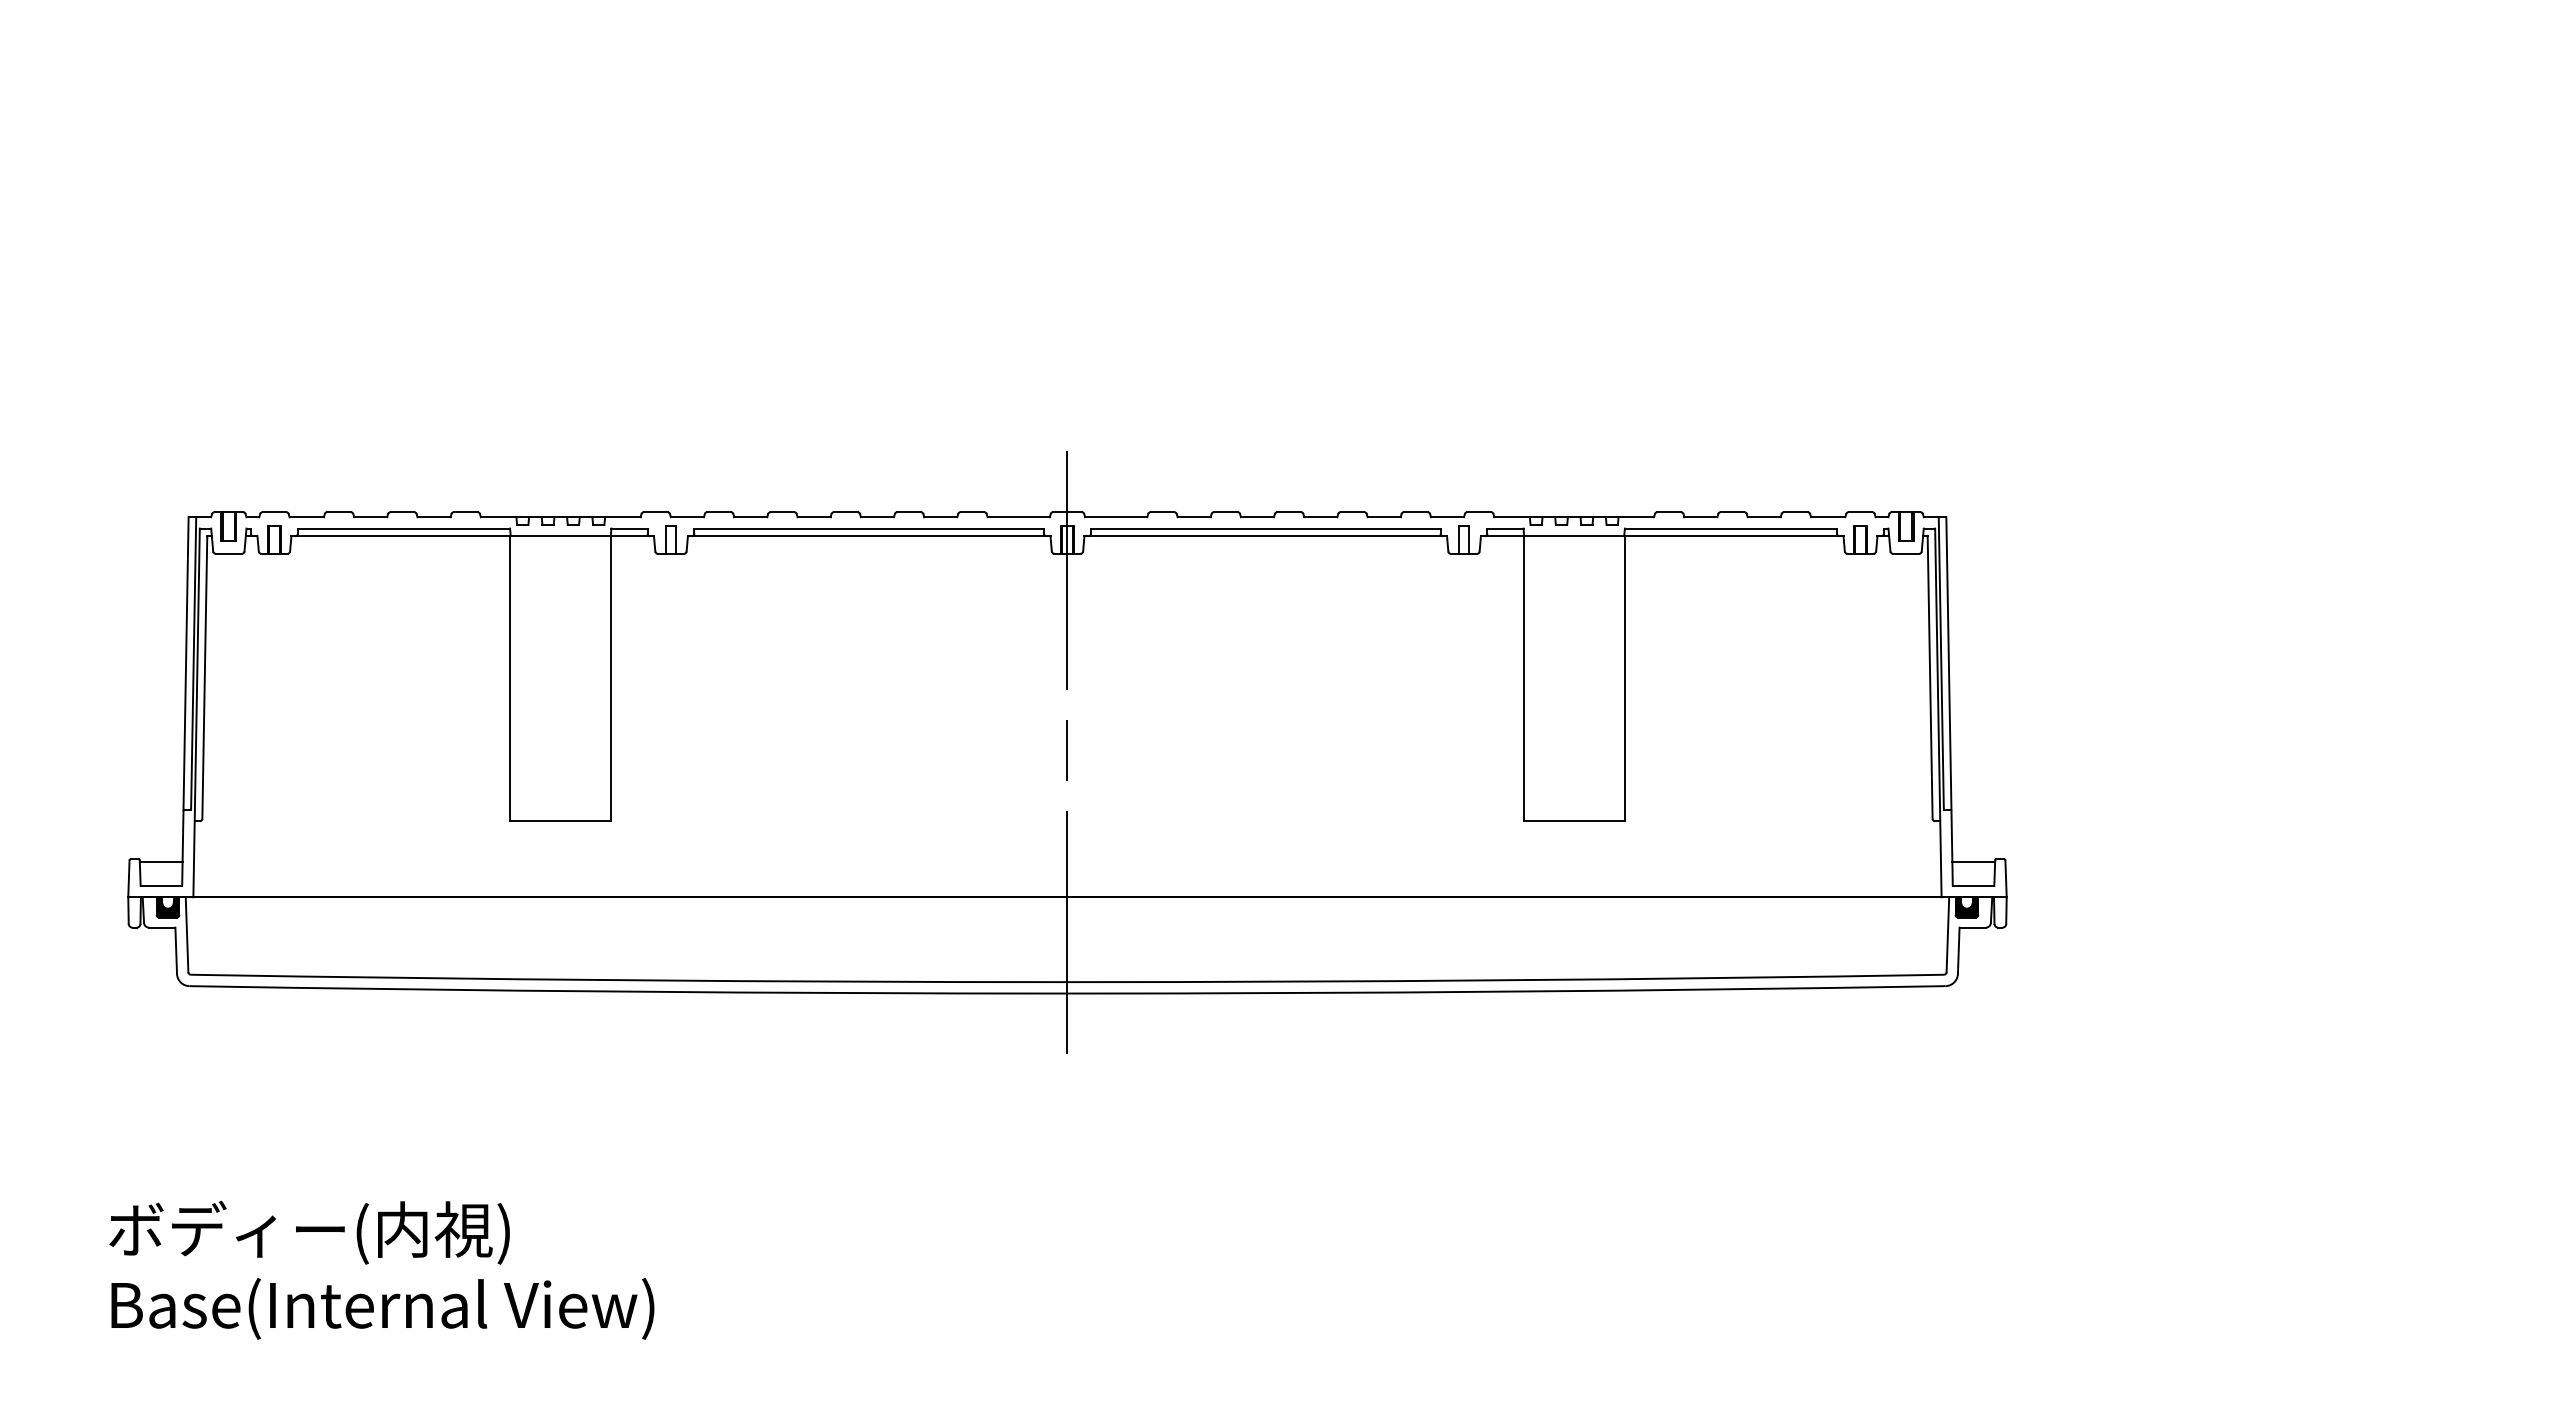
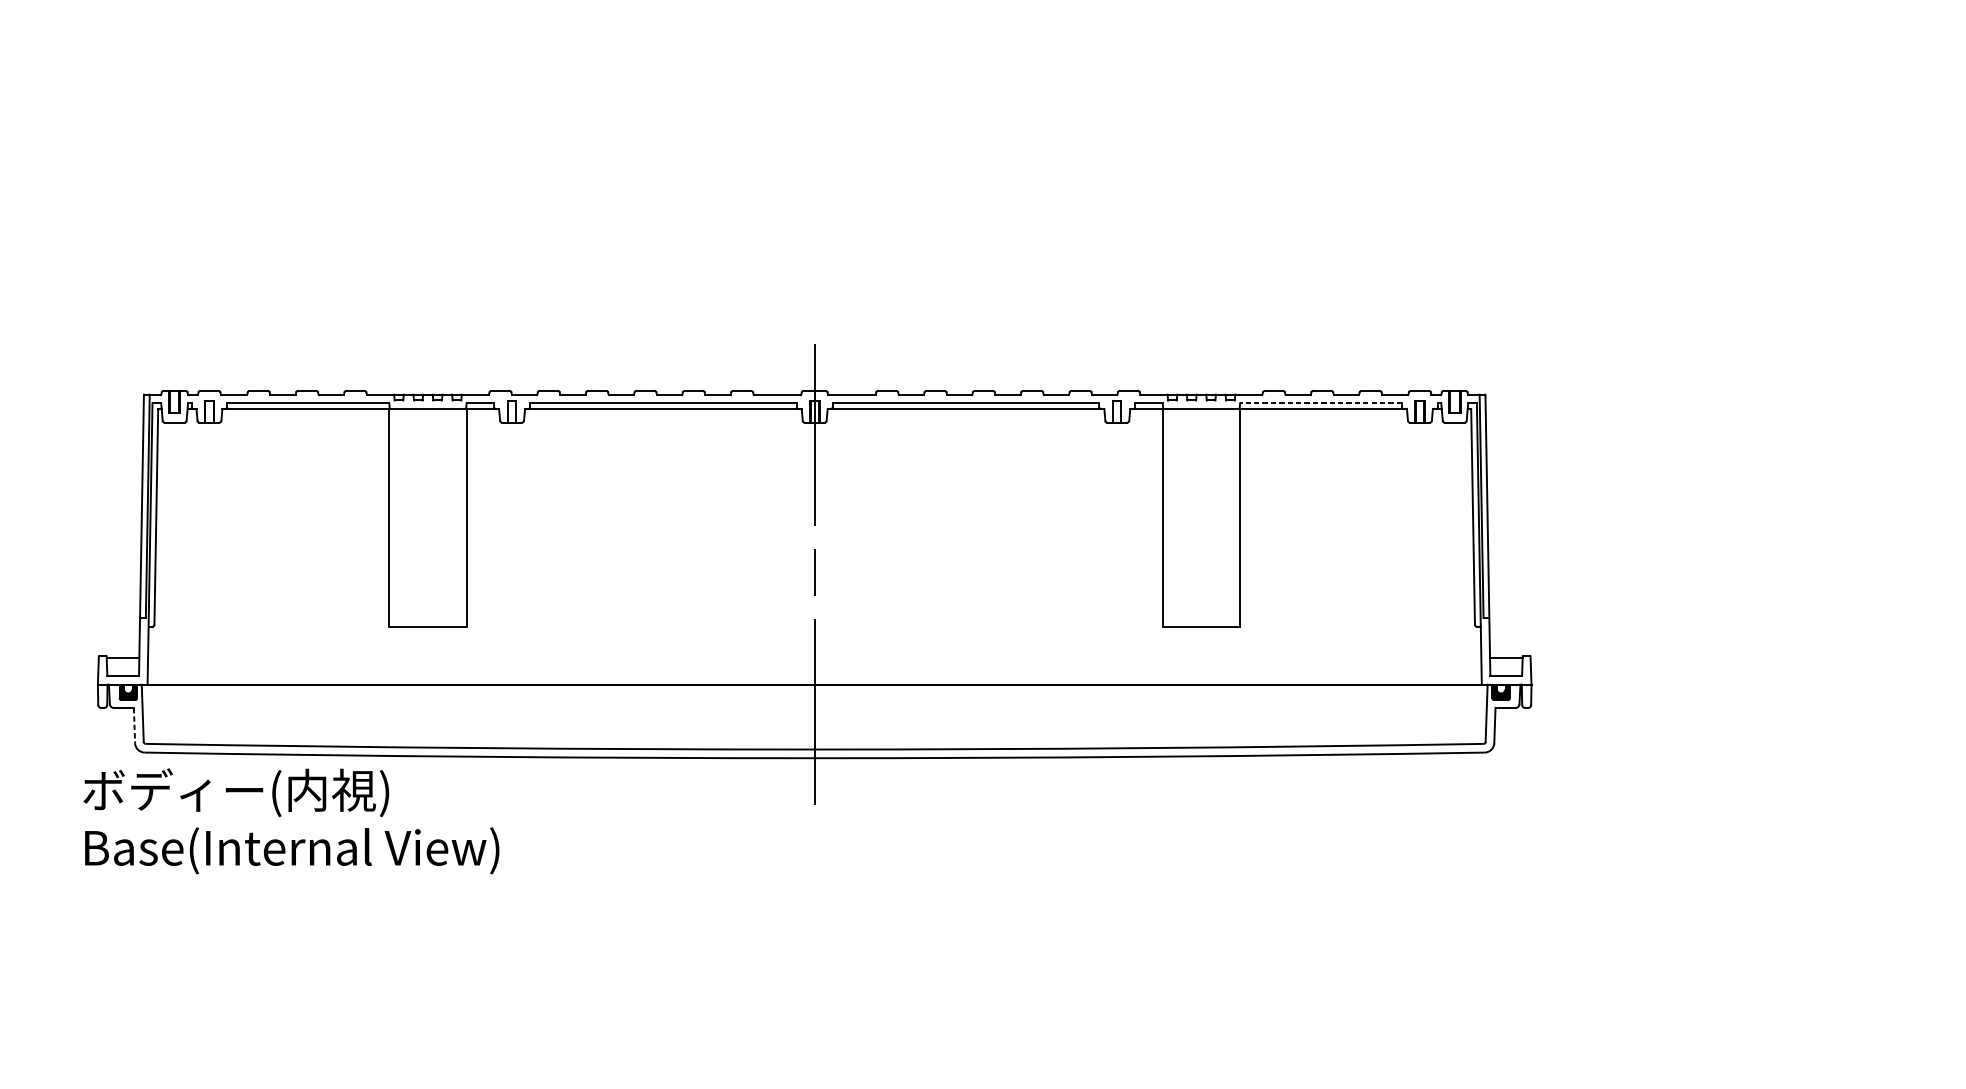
line: (1730, 528) -> (1320, 403), solid -> dashed
line: (176, 951) -> (134, 726), solid -> dashed
text: (381, 1269) -> (291, 820), moved

